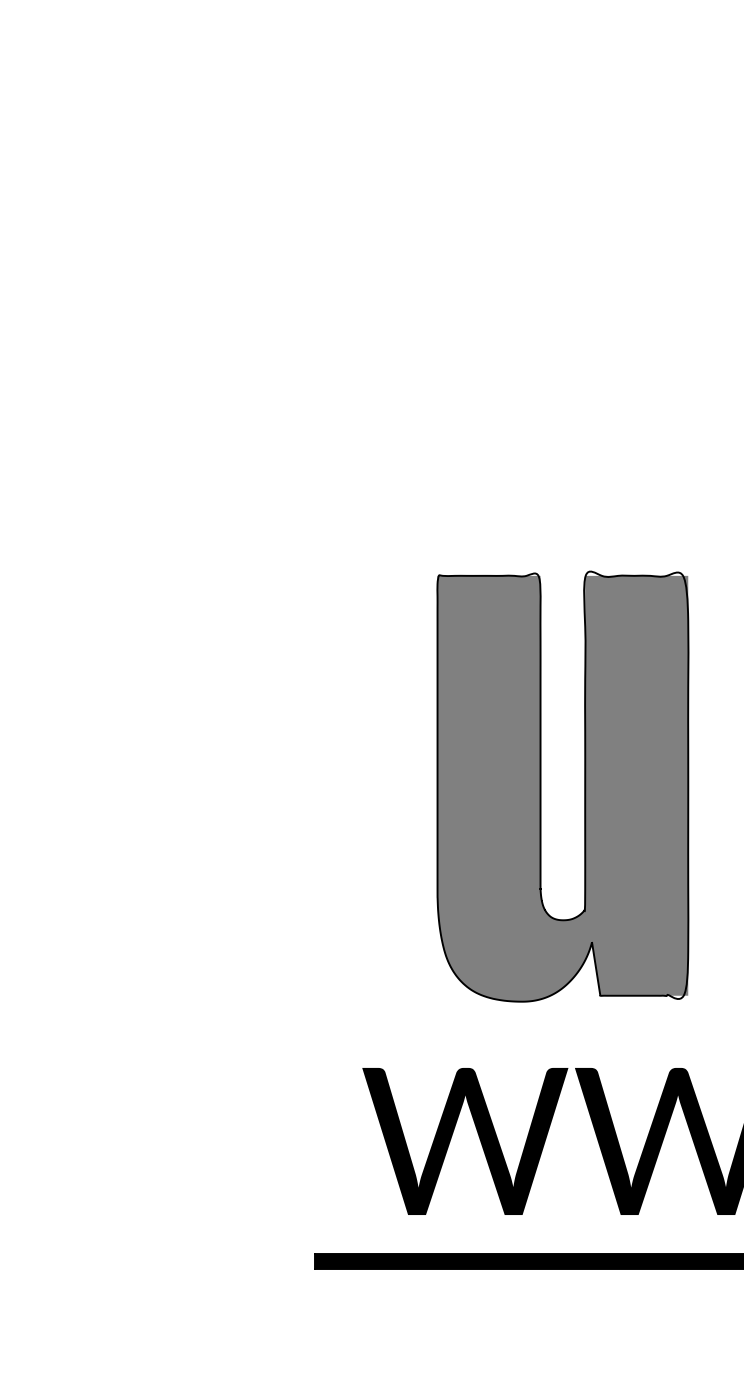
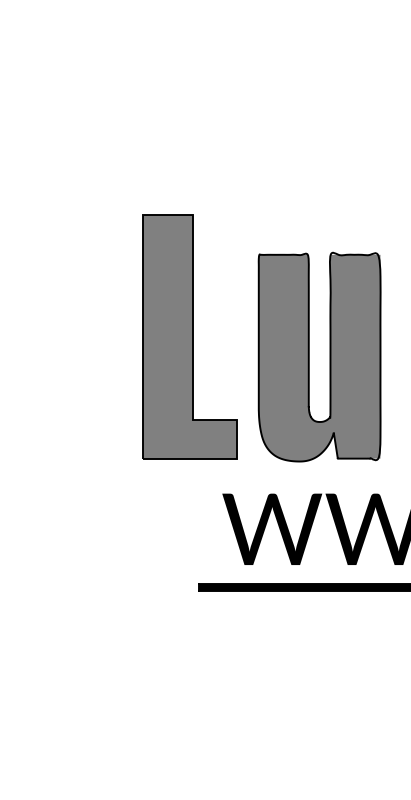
part: (294, 744) -> (189, 336), added

